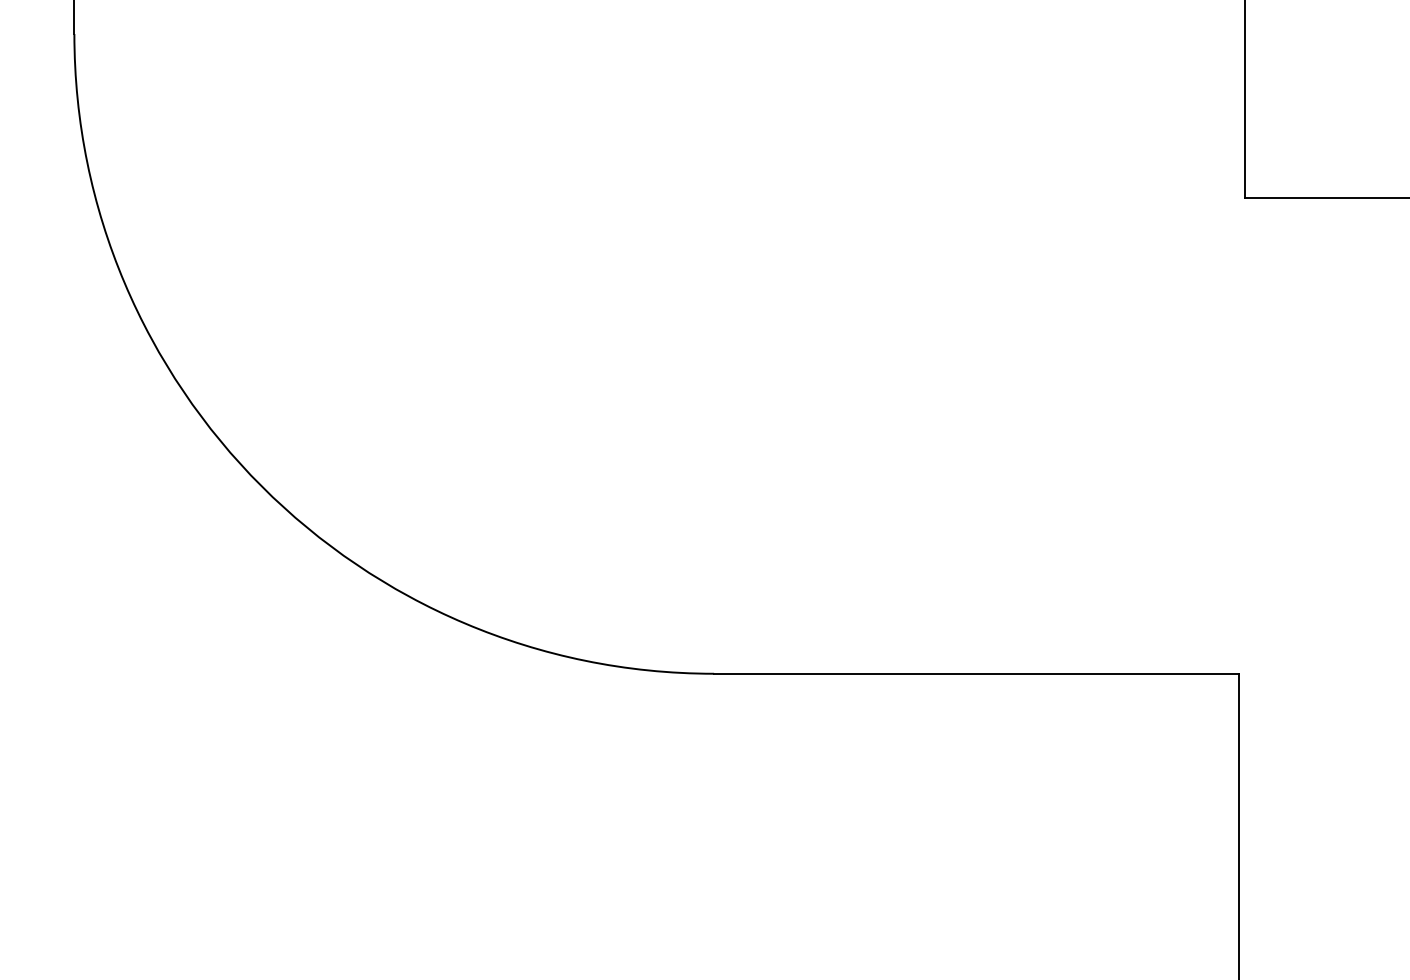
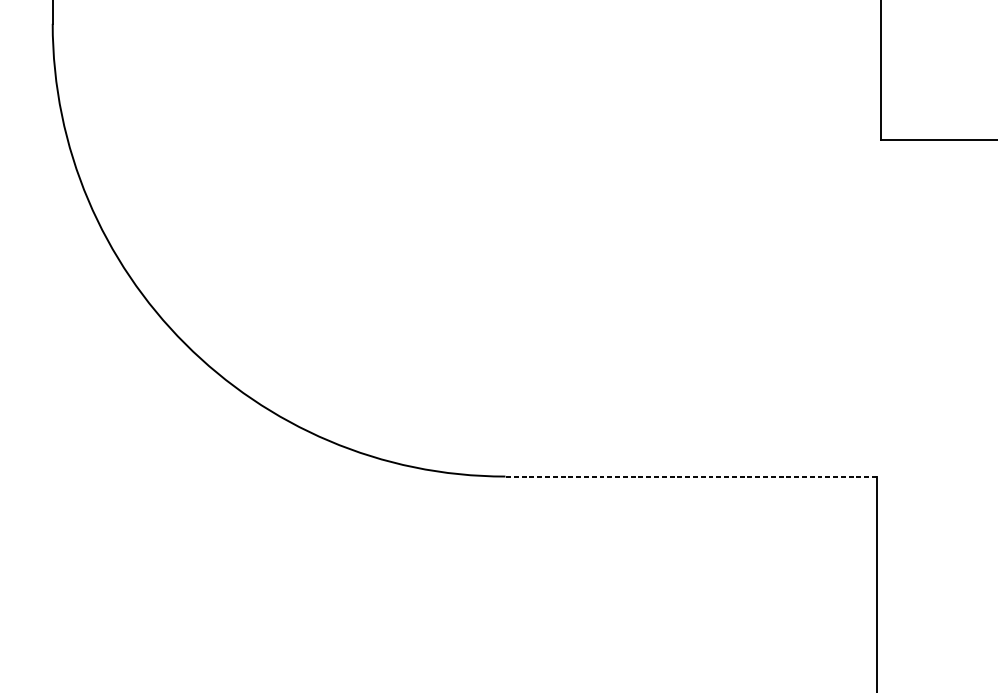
line: (976, 673) -> (691, 476), solid -> dashed

